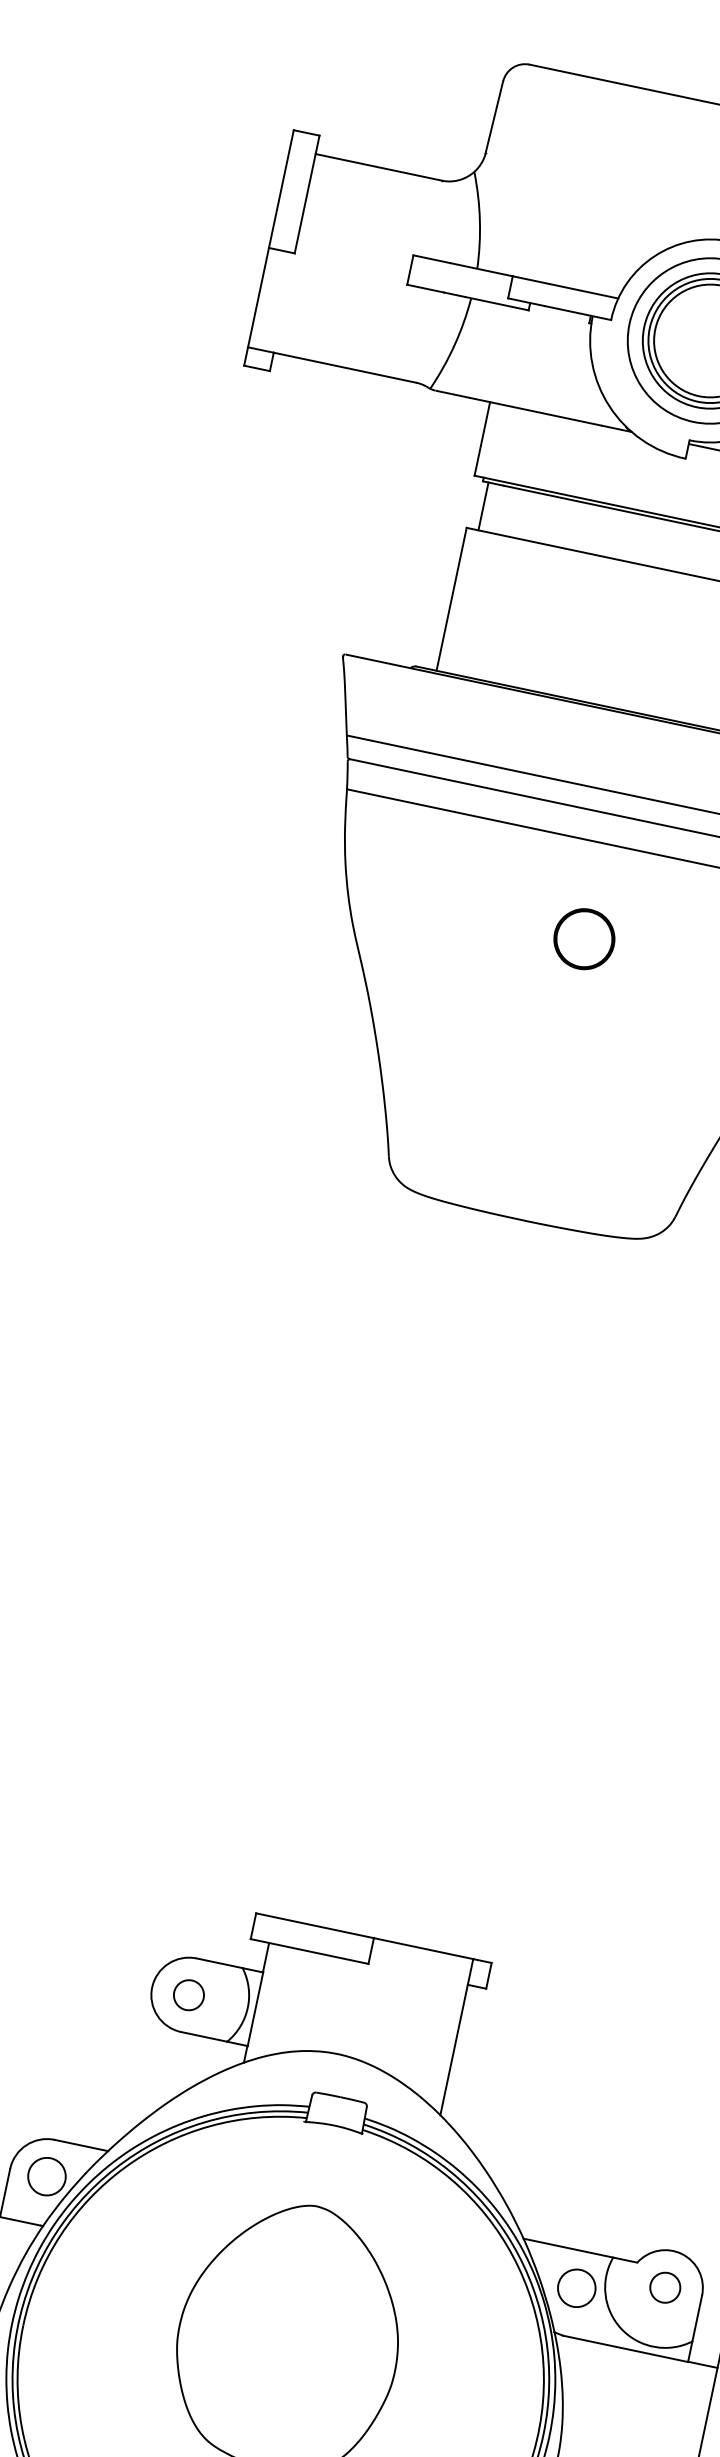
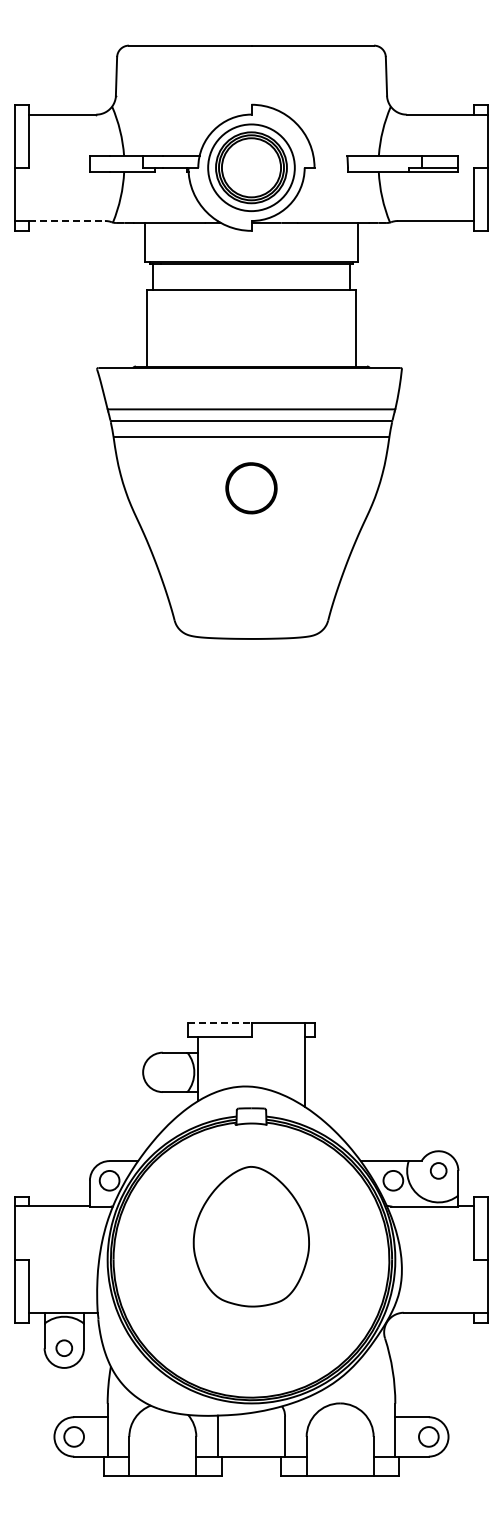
line: (345, 368) -> (67, 221), solid -> dashed
part: (584, 937) -> (251, 487), size x1.6
line: (314, 1926) -> (219, 1023), solid -> dashed
circle: (188, 1995) -> (162, 1072), removed

